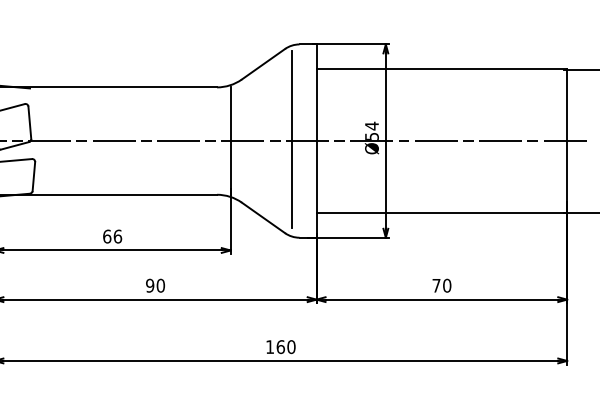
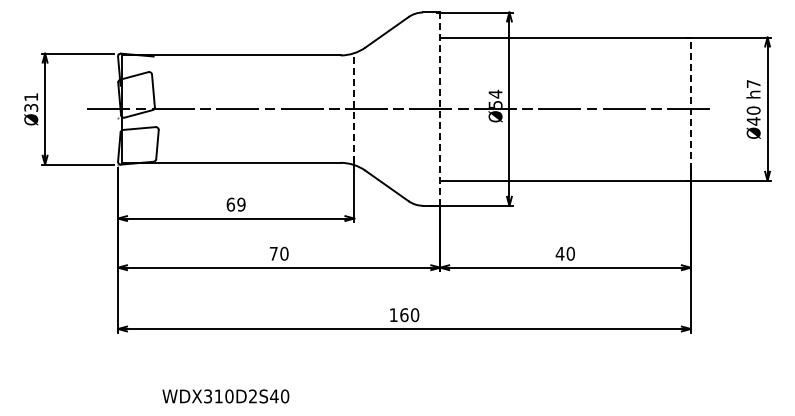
line: (291, 138) -> (415, 106), removed
line: (230, 141) -> (354, 109), solid -> dashed
line: (316, 141) -> (440, 109), solid -> dashed
line: (566, 141) -> (690, 109), solid -> dashed
text: (117, 236) -> (241, 204), 66 -> 69
text: (149, 285) -> (273, 253), 90 -> 70
text: (435, 285) -> (559, 253), 70 -> 40

